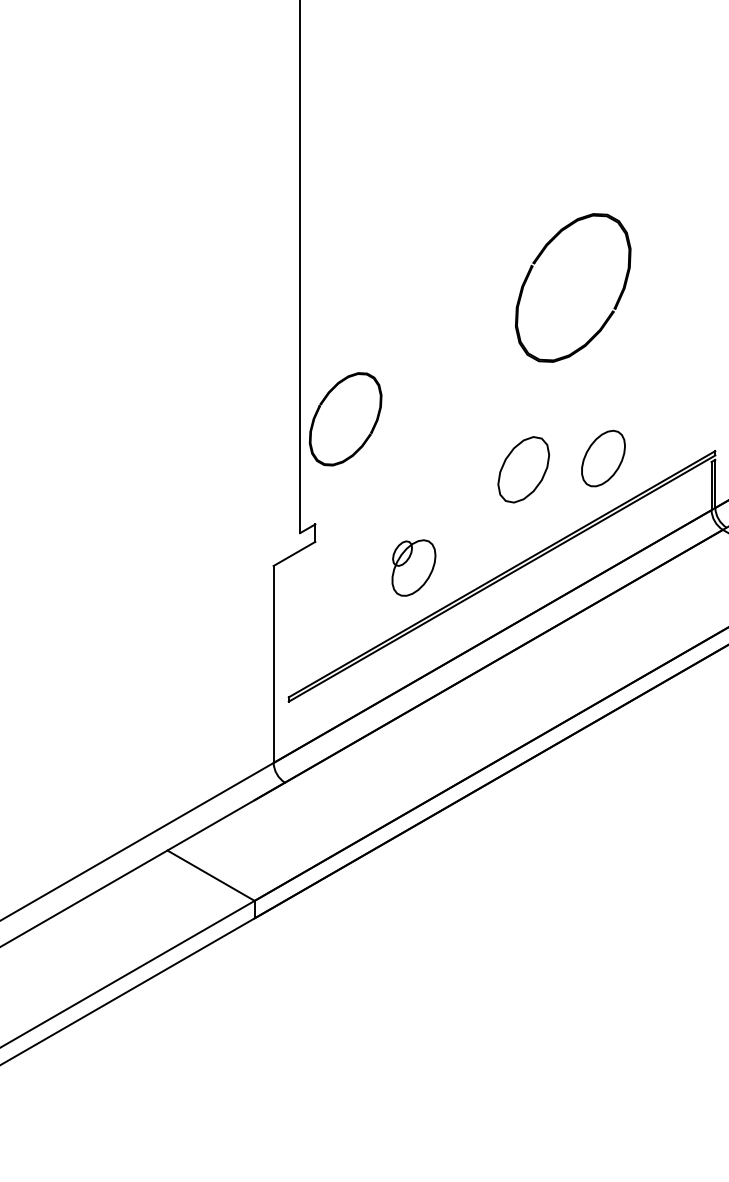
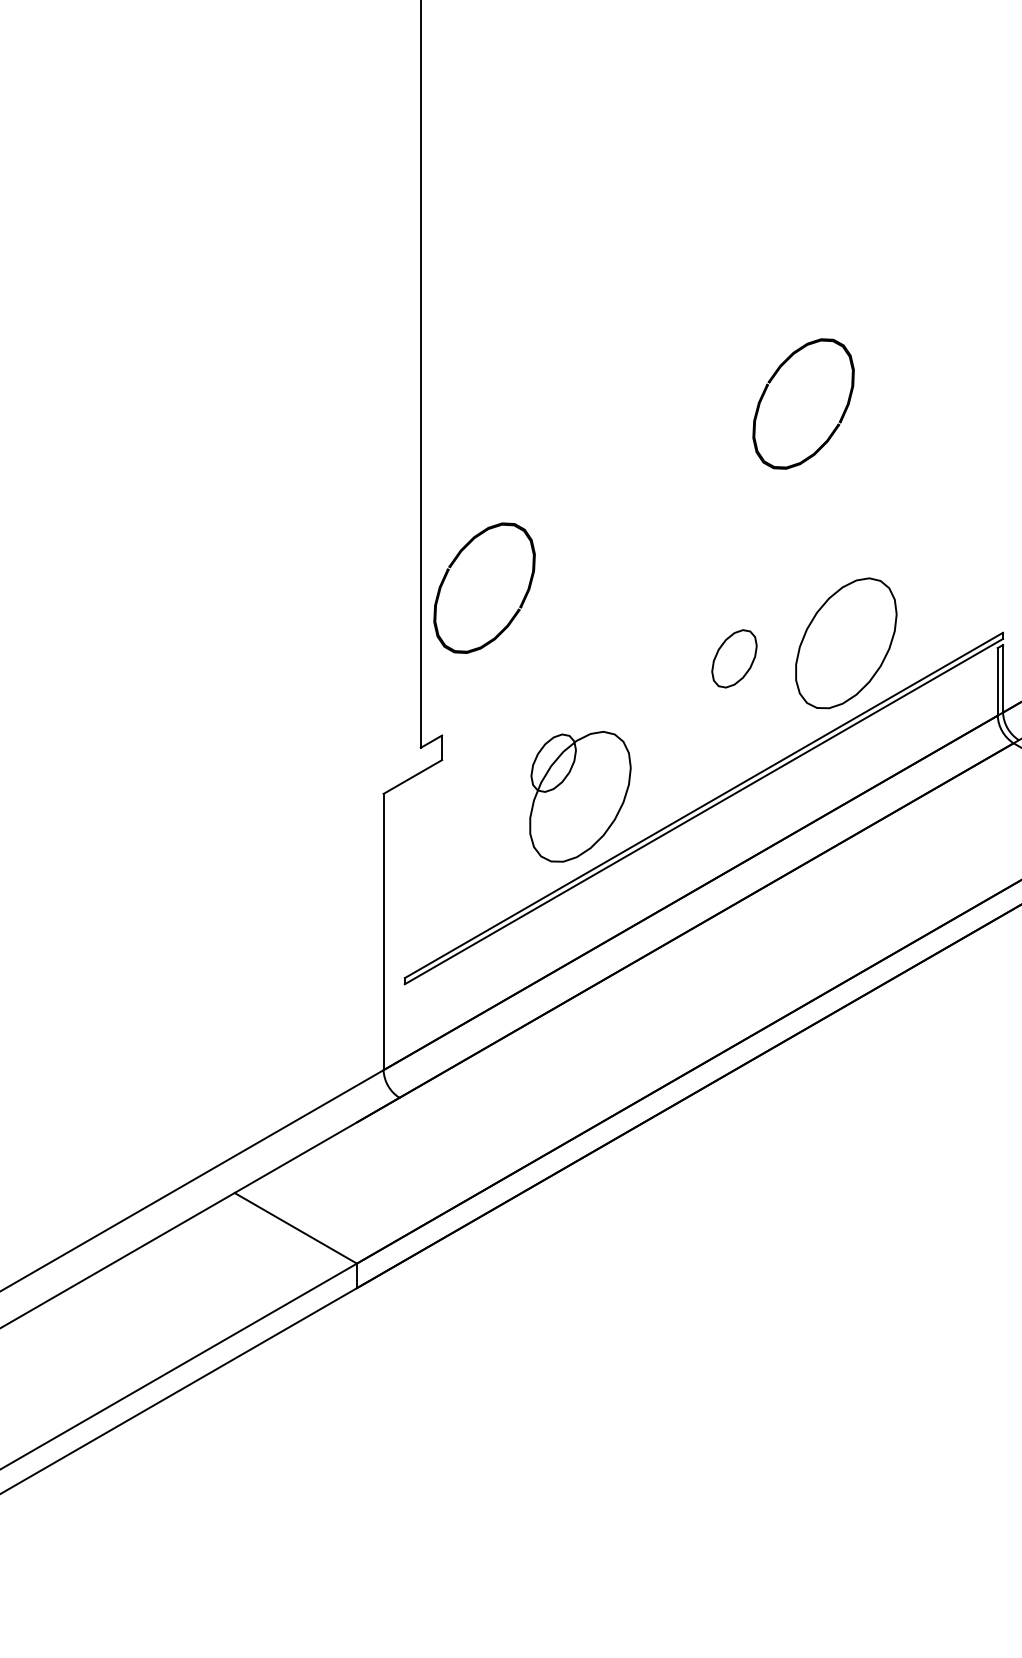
part: (572, 287) -> (802, 403), size x0.62
part: (603, 458) -> (846, 643), size x1.67
part: (523, 469) -> (733, 658), size x0.62
part: (413, 567) -> (579, 796), size x1.67

